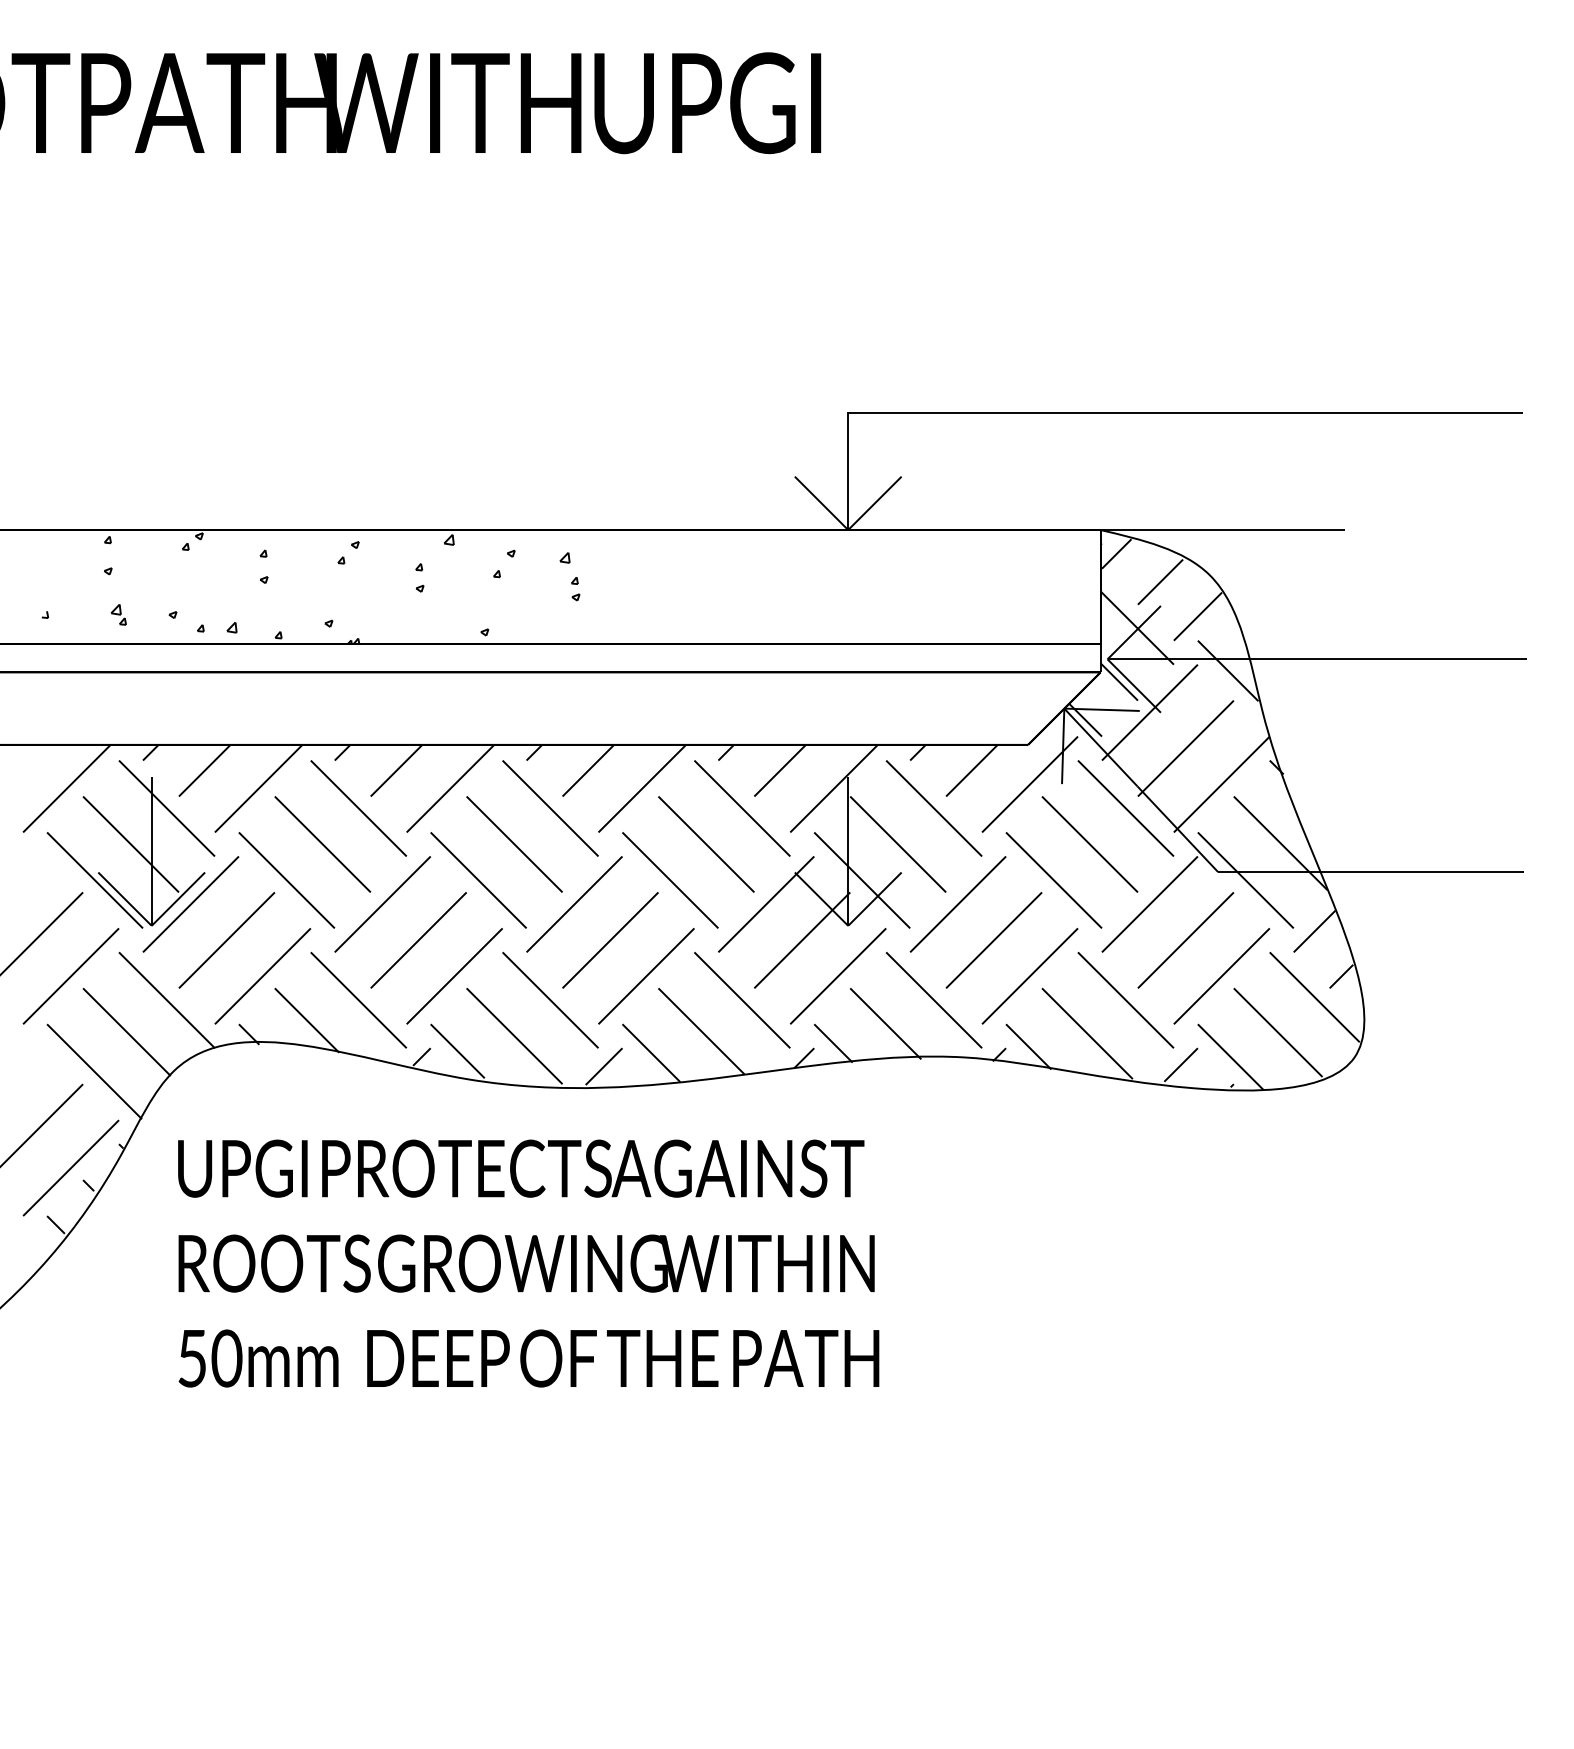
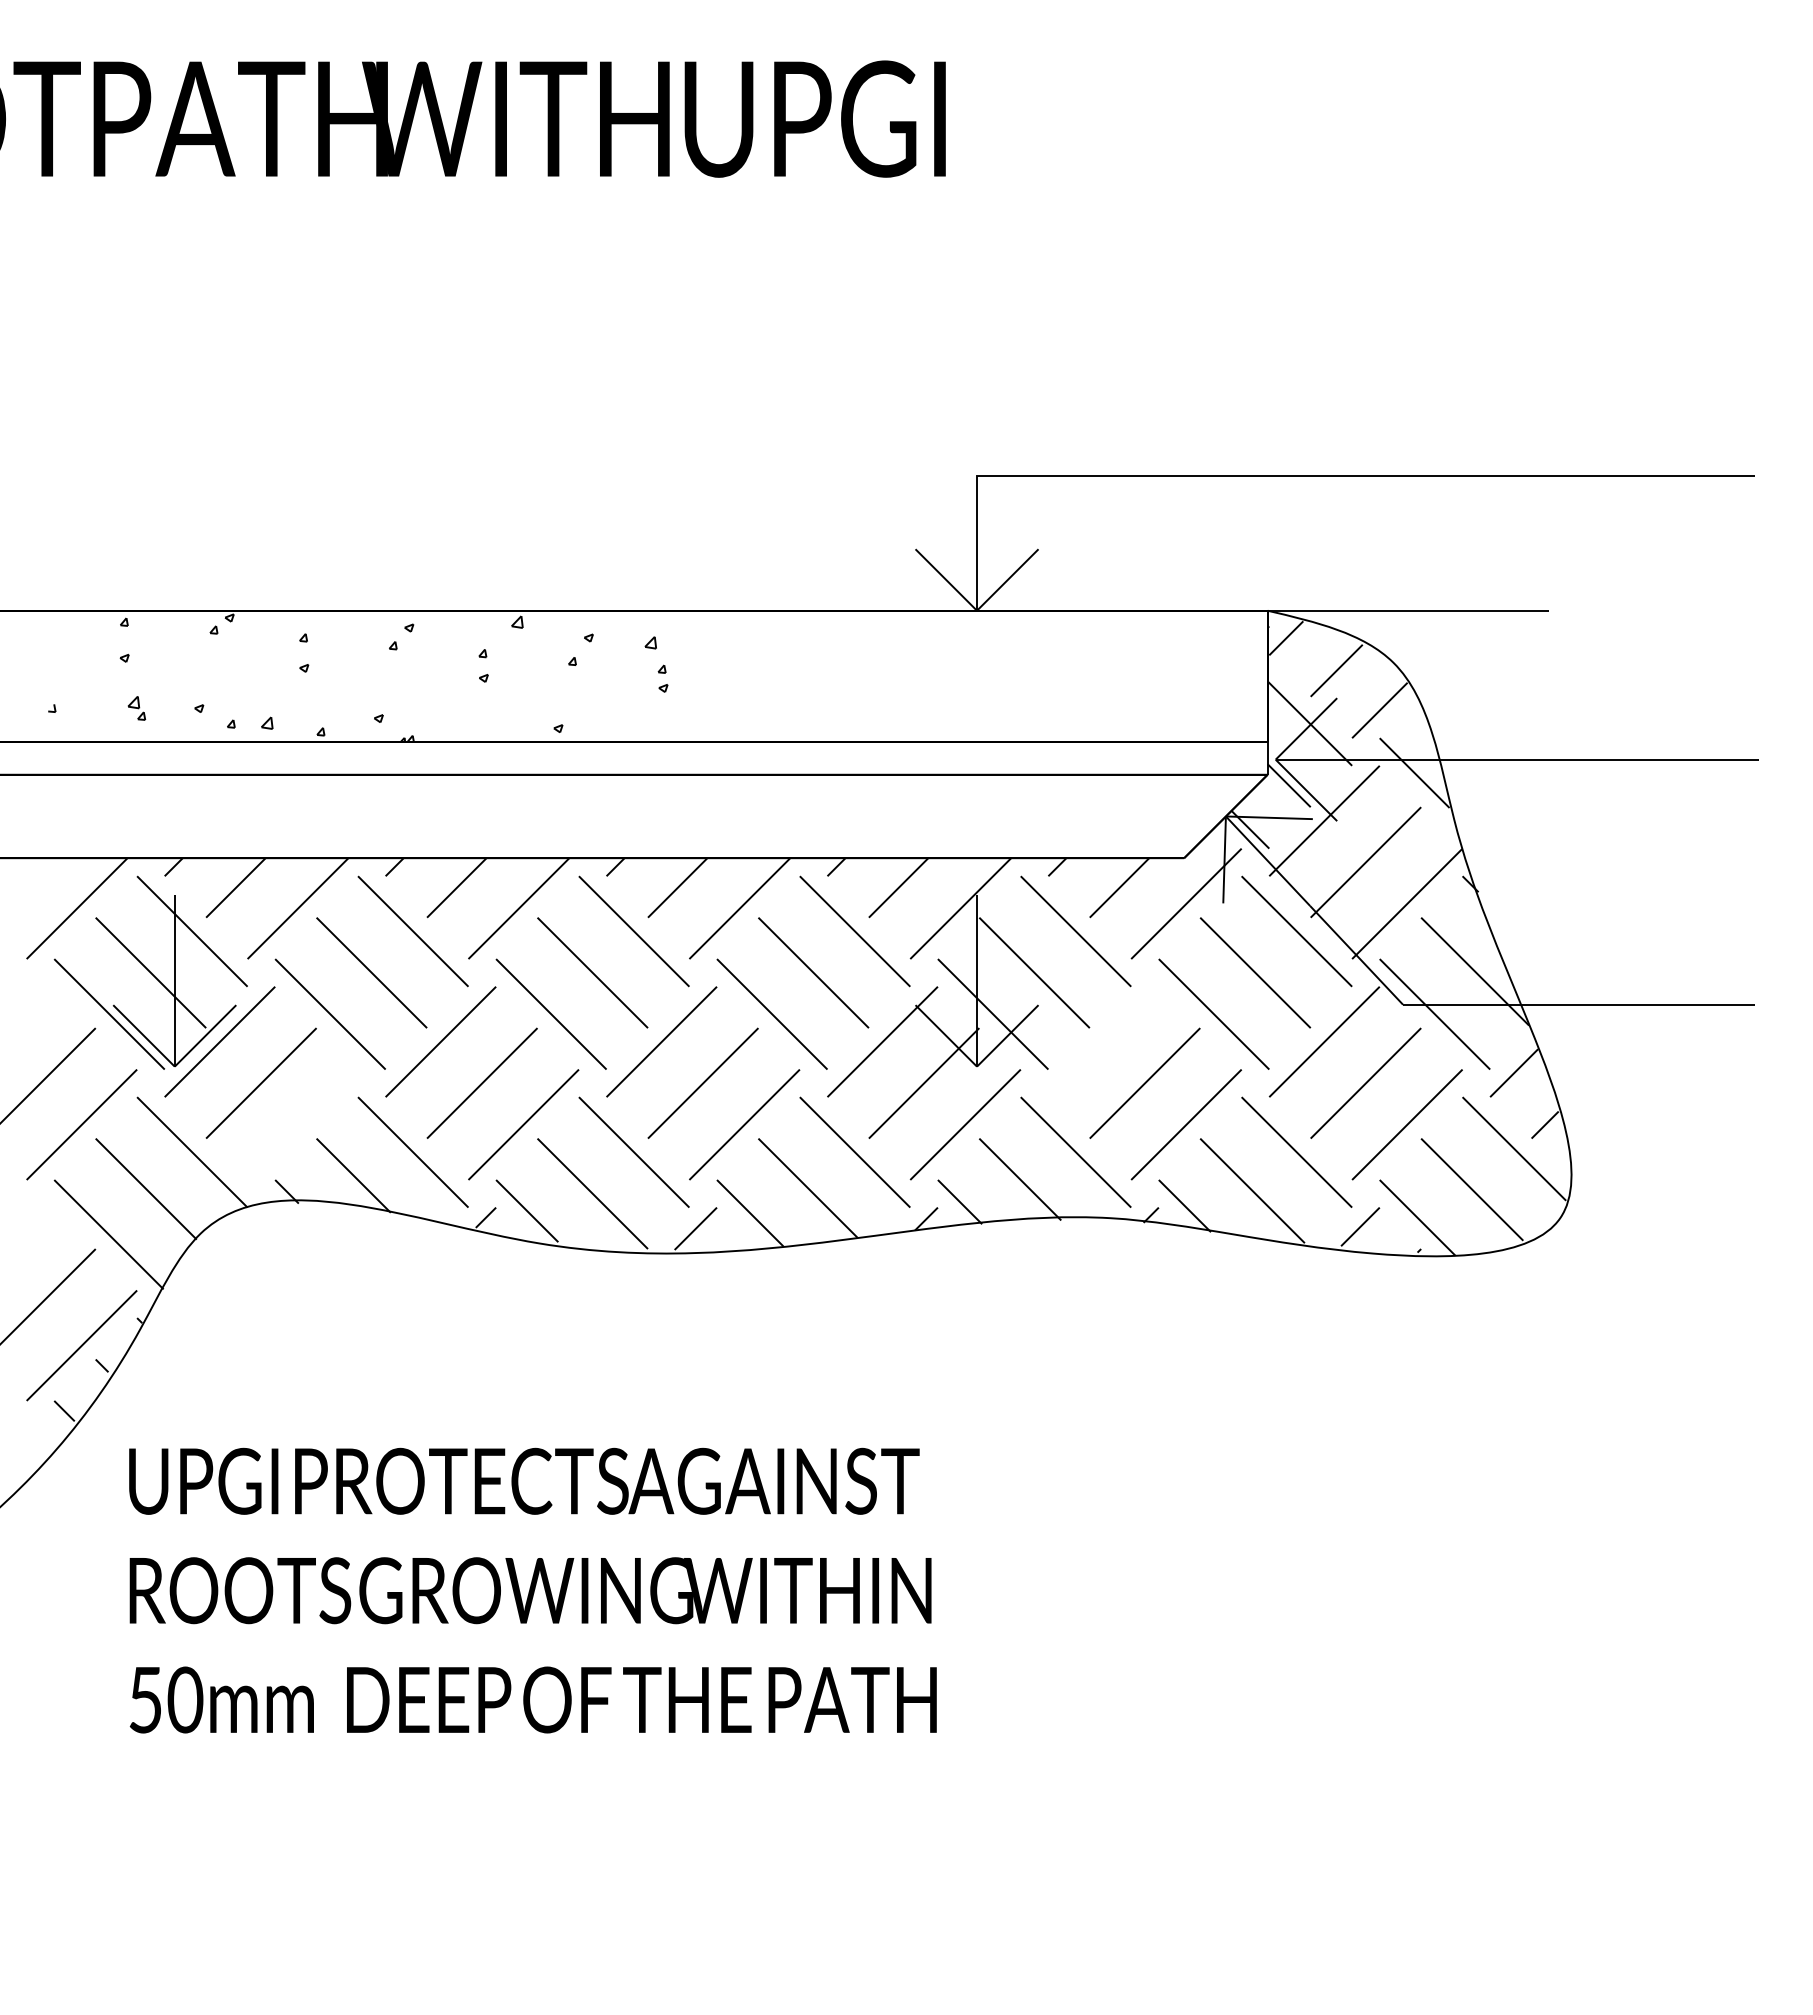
line: (958, 904) -> (1103, 1041), removed
line: (262, 976) -> (302, 1124), removed
text: (528, 1263) -> (532, 1590), moved

